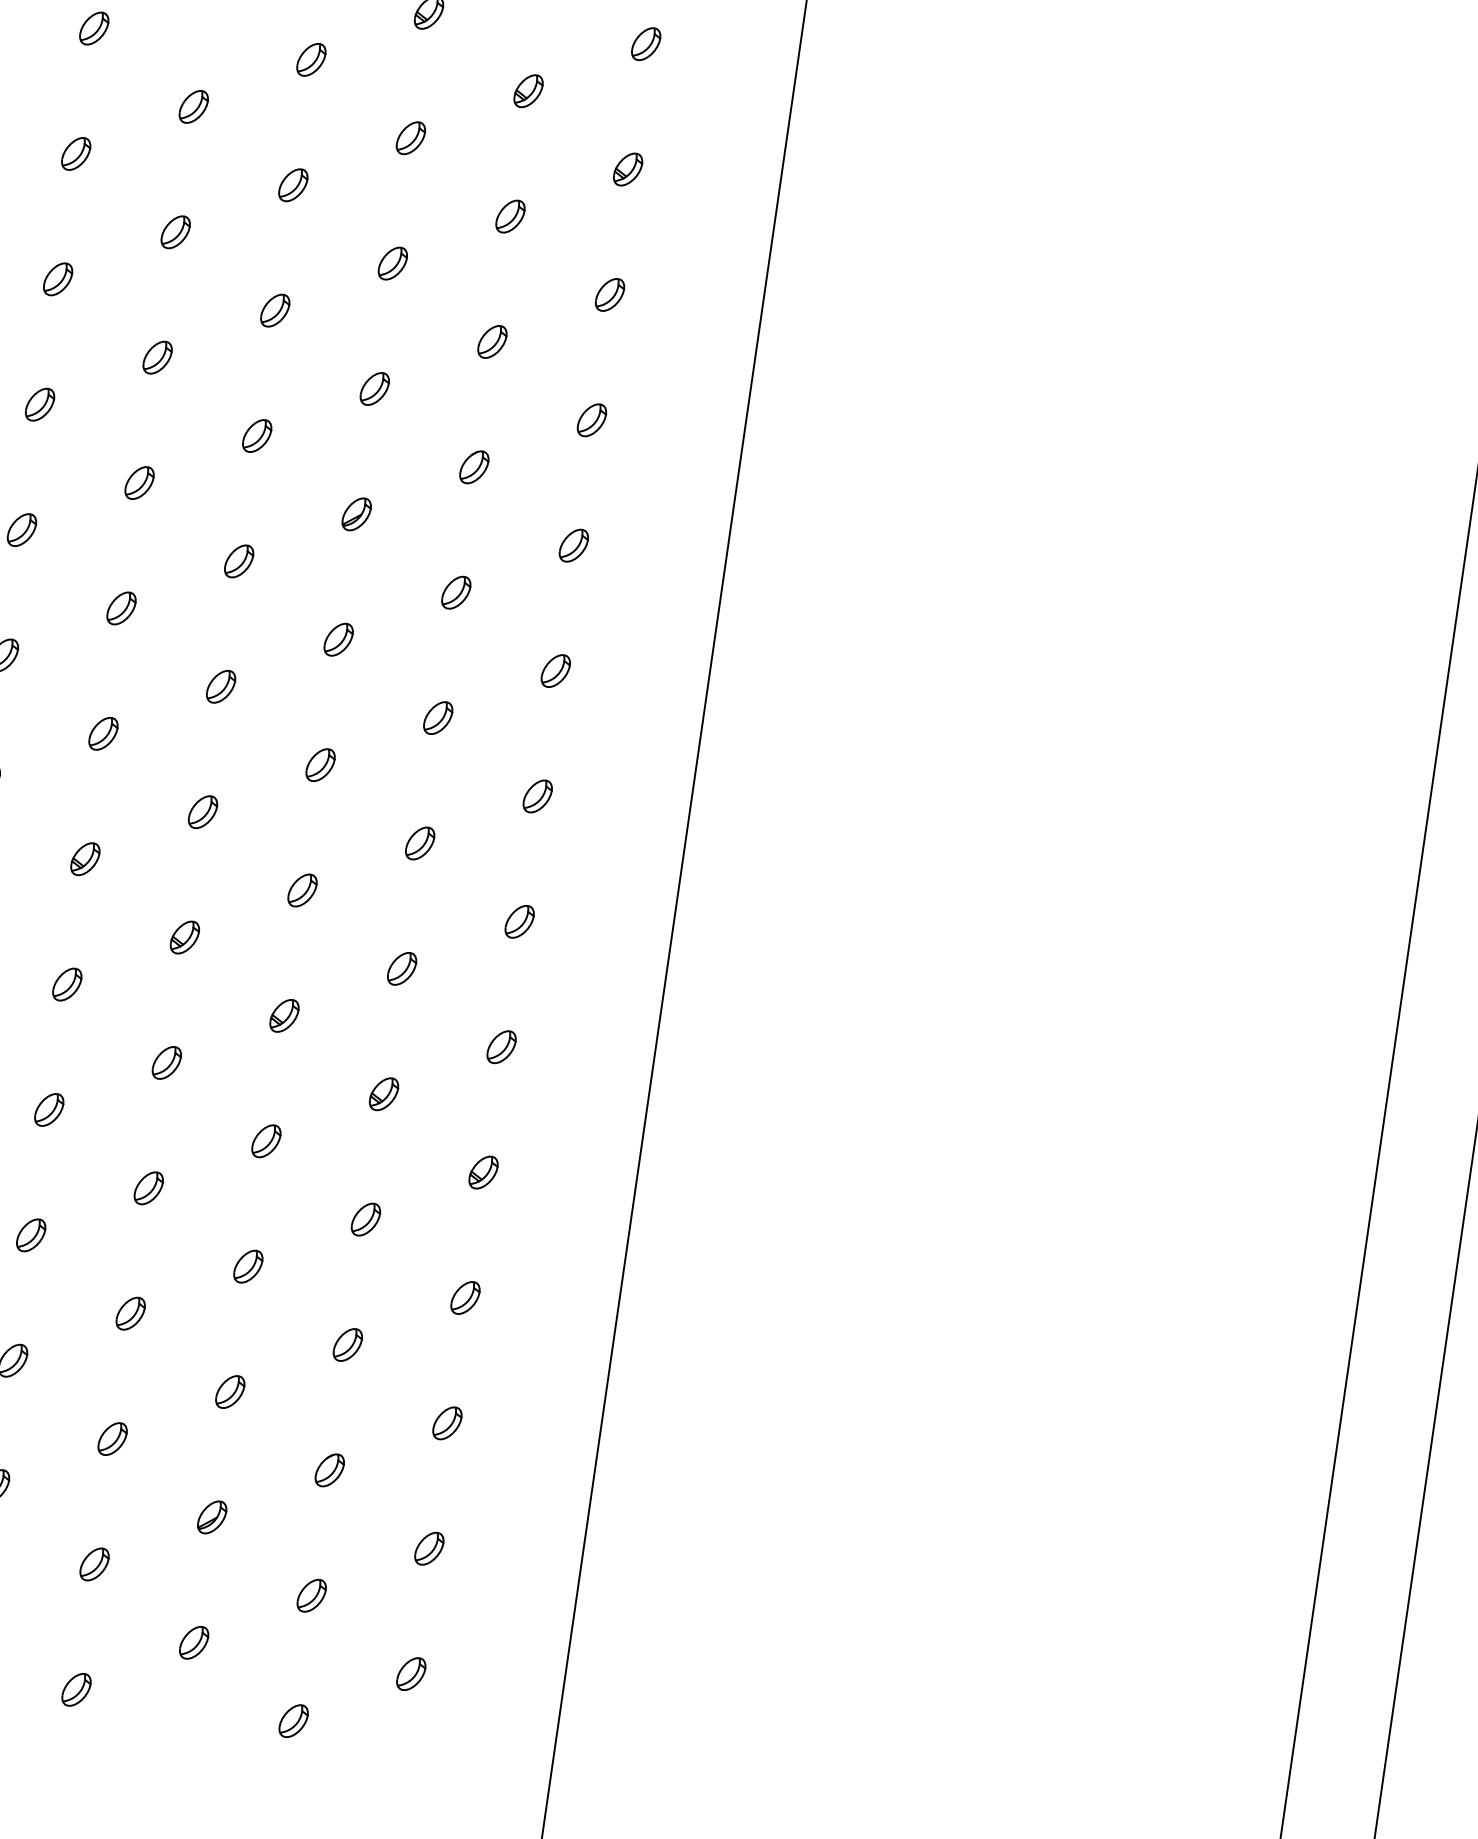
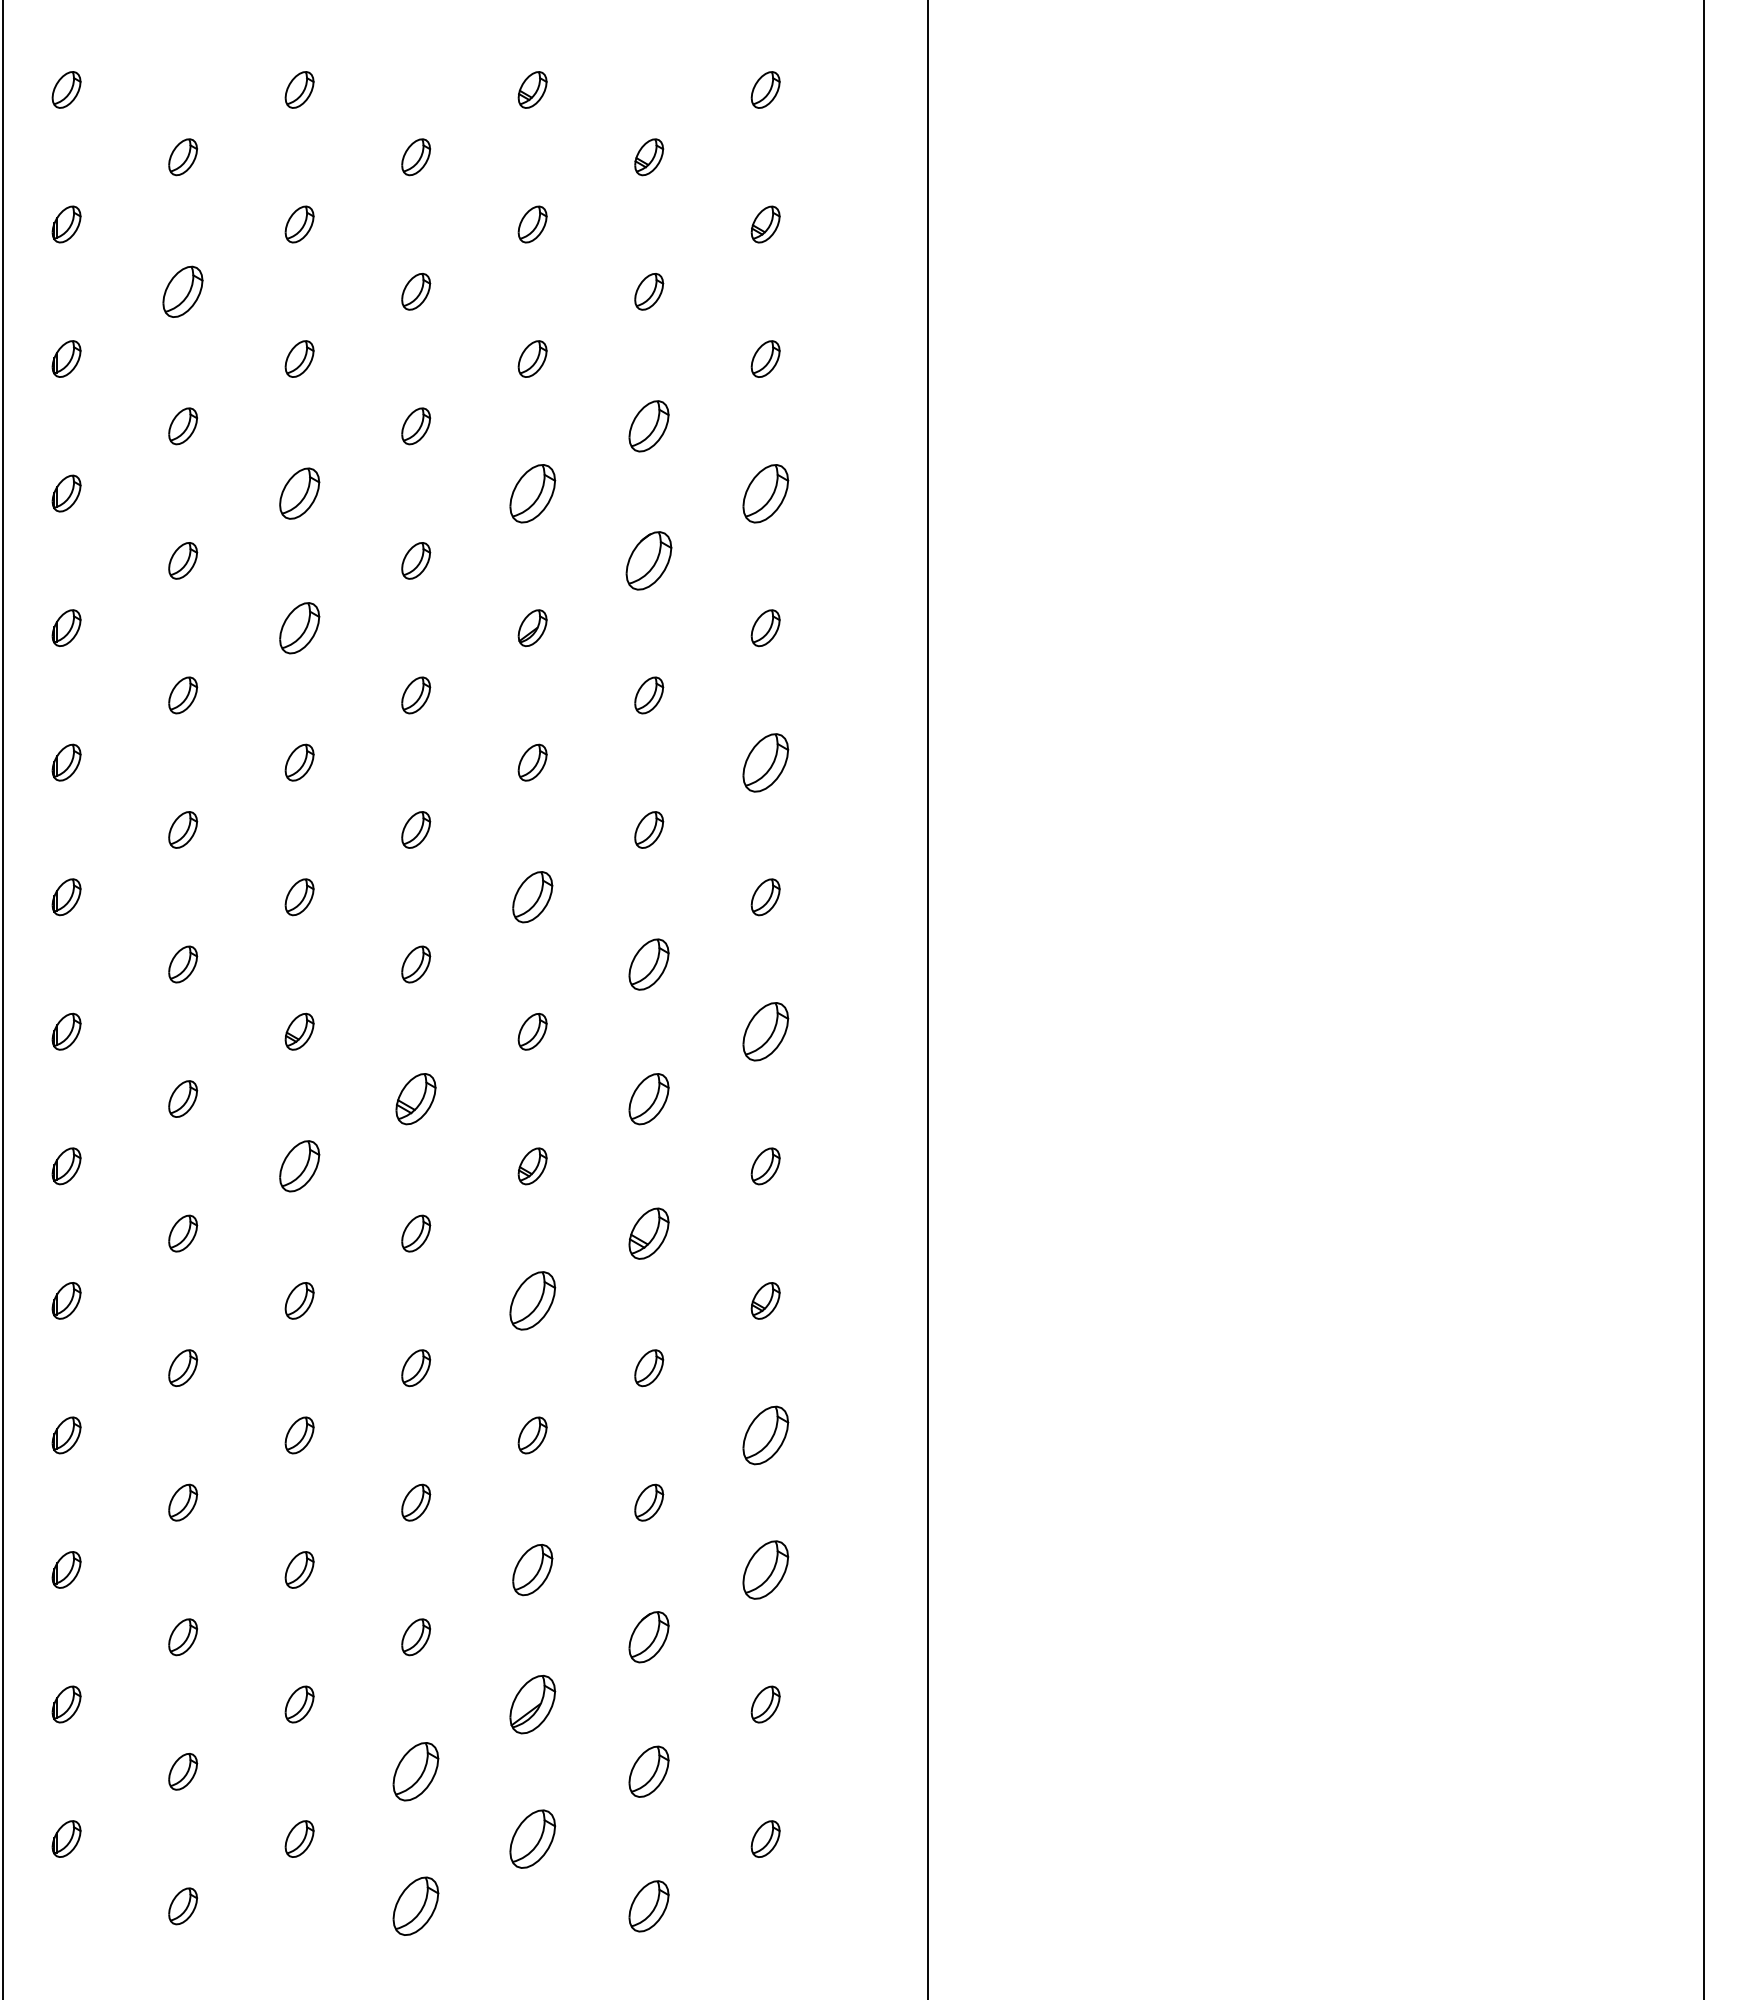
part: (76, 153) -> (183, 291), size x1.4
part: (492, 342) -> (649, 426), size x1.4
part: (157, 357) -> (299, 493), size x1.4
part: (374, 388) -> (532, 493), size x1.6
part: (591, 420) -> (765, 493), size x1.6
part: (474, 467) -> (649, 560), size x1.6
part: (139, 482) -> (299, 627), size x1.4
part: (555, 670) -> (765, 762), size x1.6
part: (320, 765) -> (532, 897), size x1.4
part: (420, 843) -> (649, 964), size x1.4
part: (519, 921) -> (765, 1031), size x1.6
part: (185, 937) -> (416, 1098), size x1.4
part: (402, 968) -> (649, 1098), size x1.4
part: (67, 984) -> (299, 1166), size x1.4
part: (384, 1094) -> (649, 1233), size x1.4
part: (266, 1140) -> (532, 1300), size x1.6
part: (465, 1297) -> (765, 1435), size x1.6
part: (230, 1391) -> (532, 1569), size x1.4
part: (447, 1422) -> (765, 1569), size x1.6
part: (330, 1470) -> (649, 1637), size x1.4
part: (212, 1517) -> (532, 1704), size x1.6
part: (94, 1564) -> (416, 1771), size x1.6
part: (312, 1595) -> (649, 1771), size x1.4
part: (194, 1642) -> (532, 1838), size x1.6
part: (76, 1690) -> (416, 1906), size x1.6
part: (293, 1721) -> (649, 1906), size x1.4

